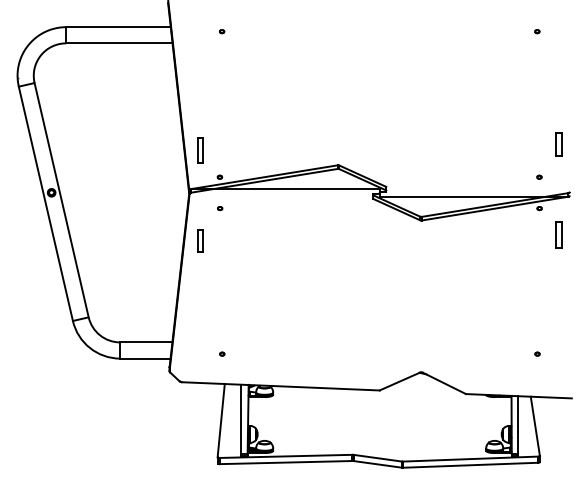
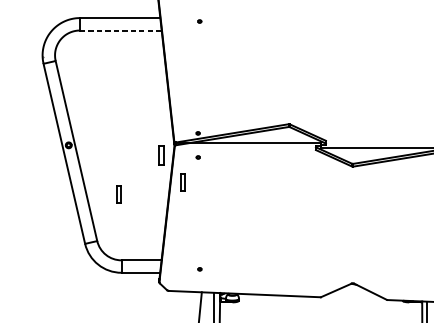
line: (119, 43) -> (120, 30), solid -> dashed
part: (200, 150) -> (161, 155), moved
part: (116, 255) -> (118, 193), added

